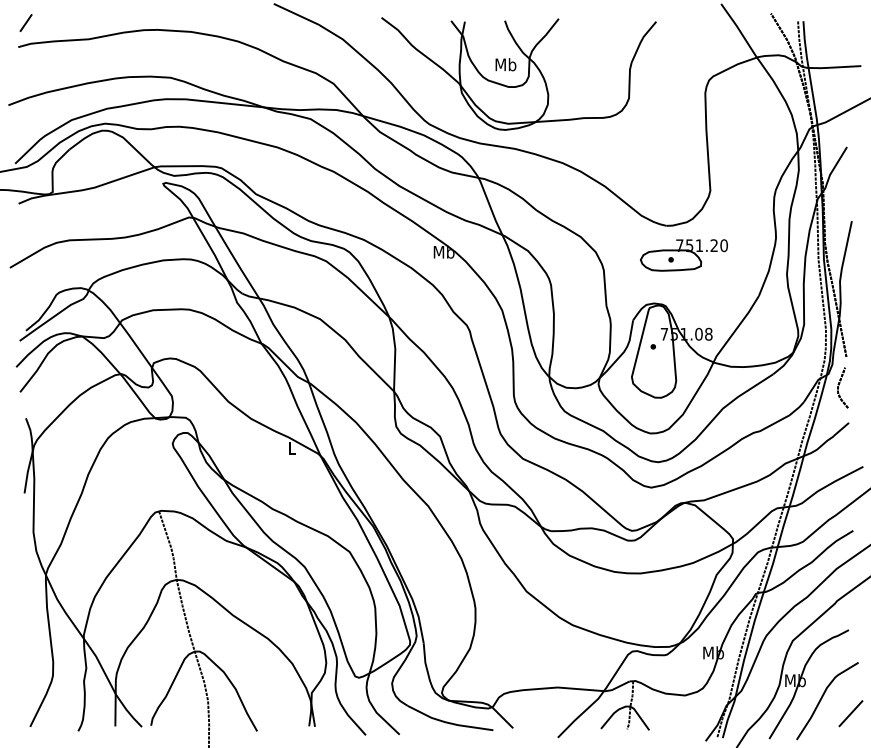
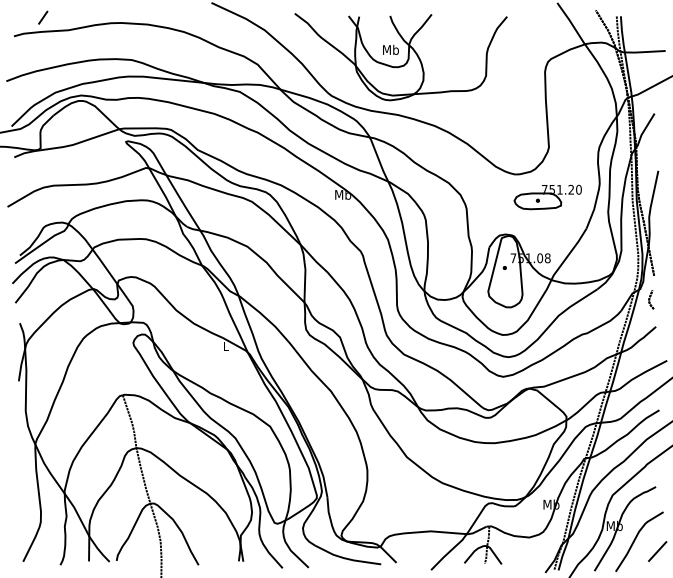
line: (25, 22) -> (42, 17), moved
part: (683, 255) -> (547, 197), moved
part: (842, 387) -> (651, 299), size x0.6

